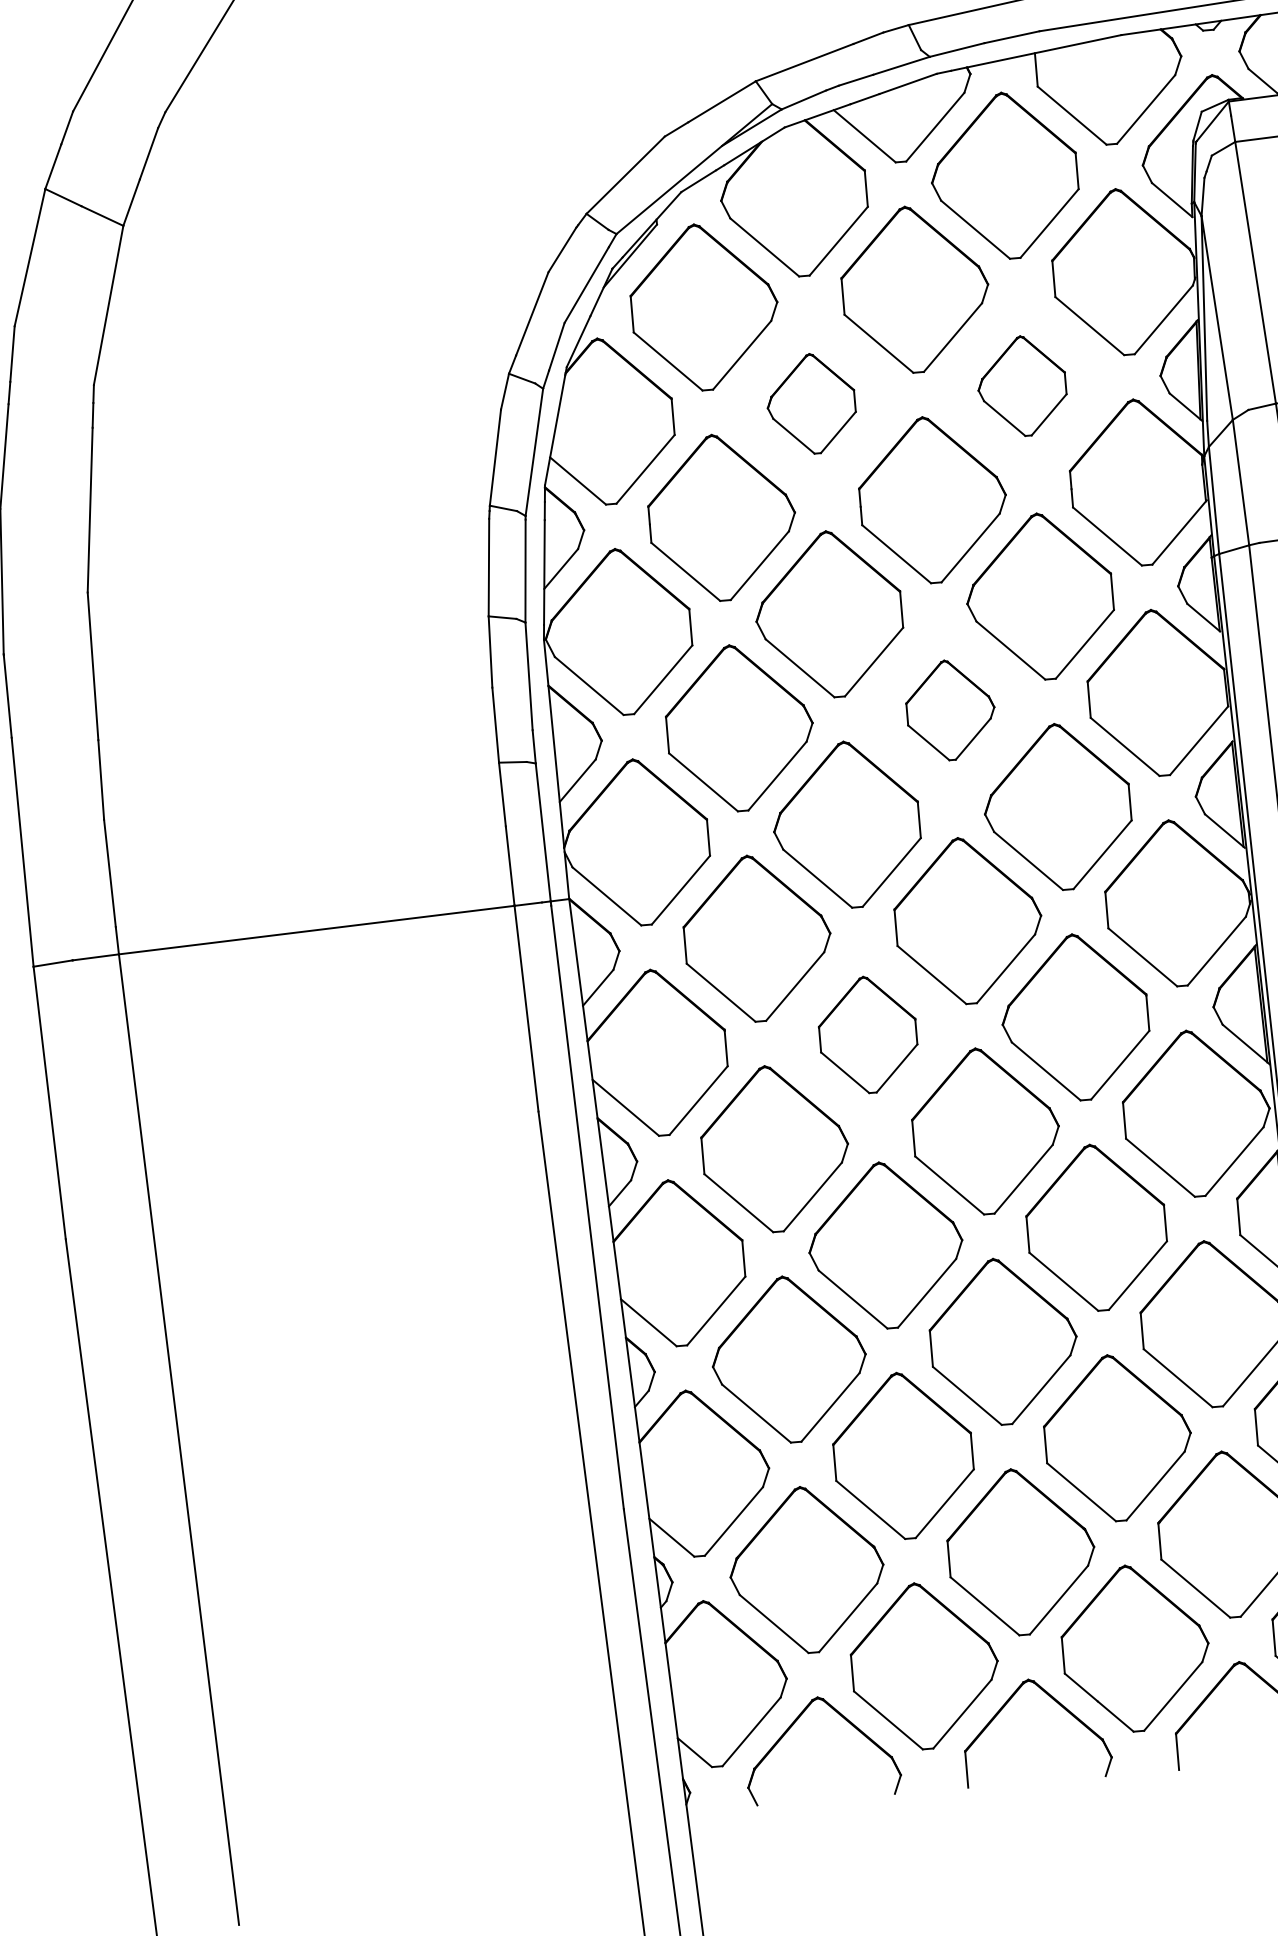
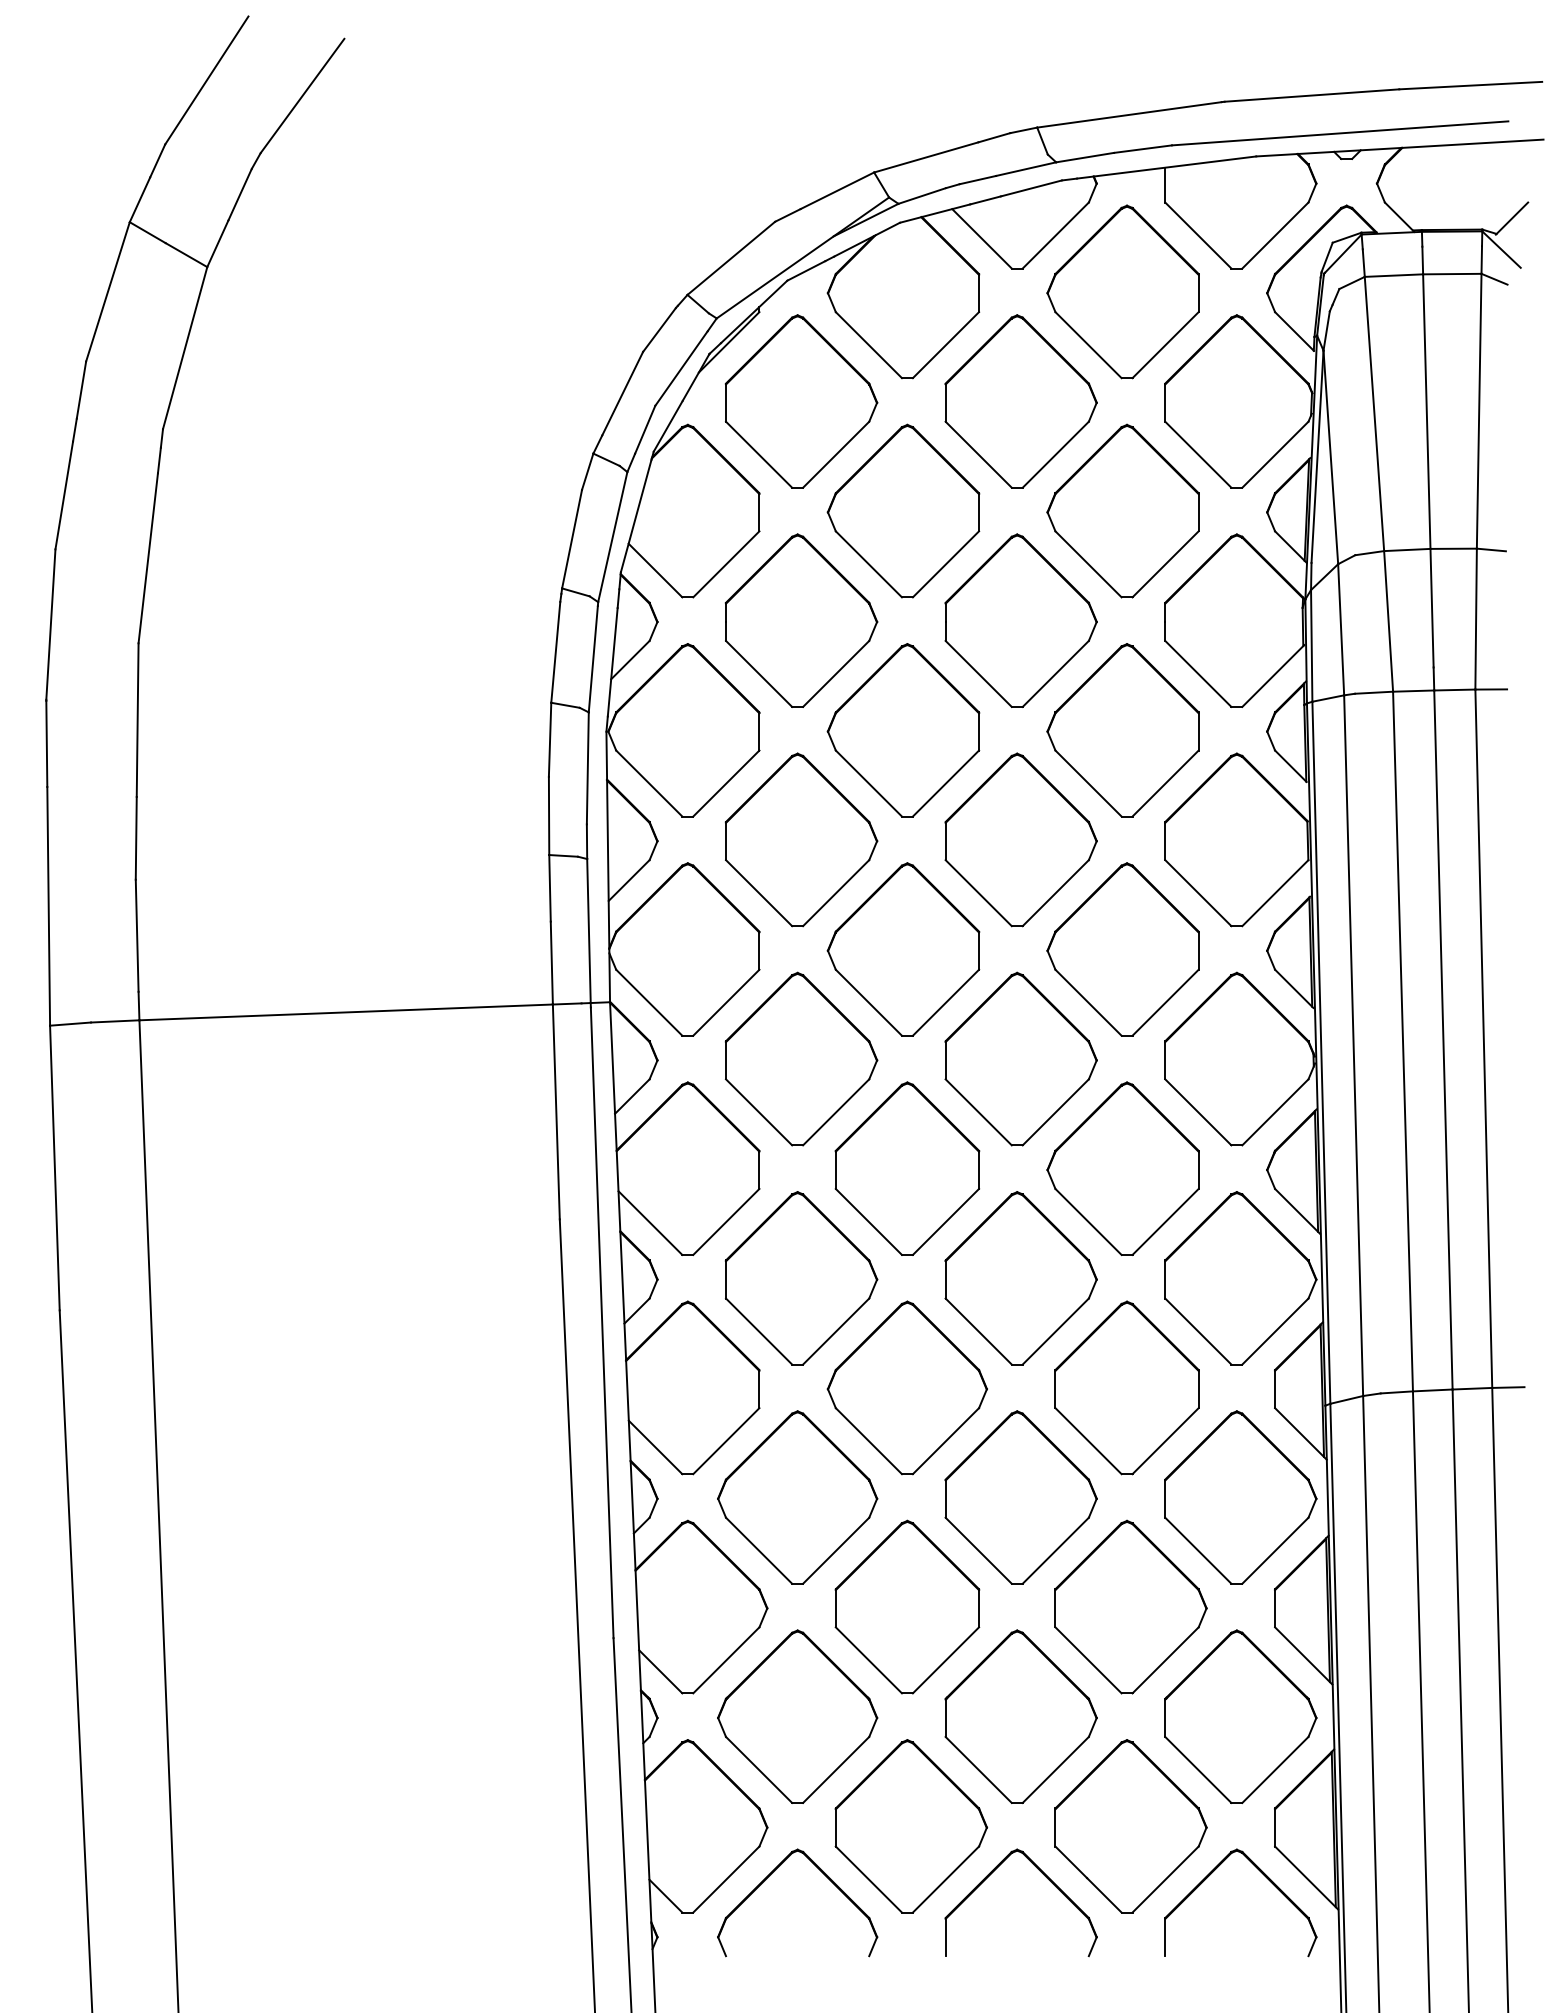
part: (1021, 385) -> (1122, 510), size x1.67
part: (811, 403) -> (903, 510), size x1.67
part: (950, 709) -> (1020, 839), size x1.67
part: (868, 1034) -> (907, 1168), size x1.43

